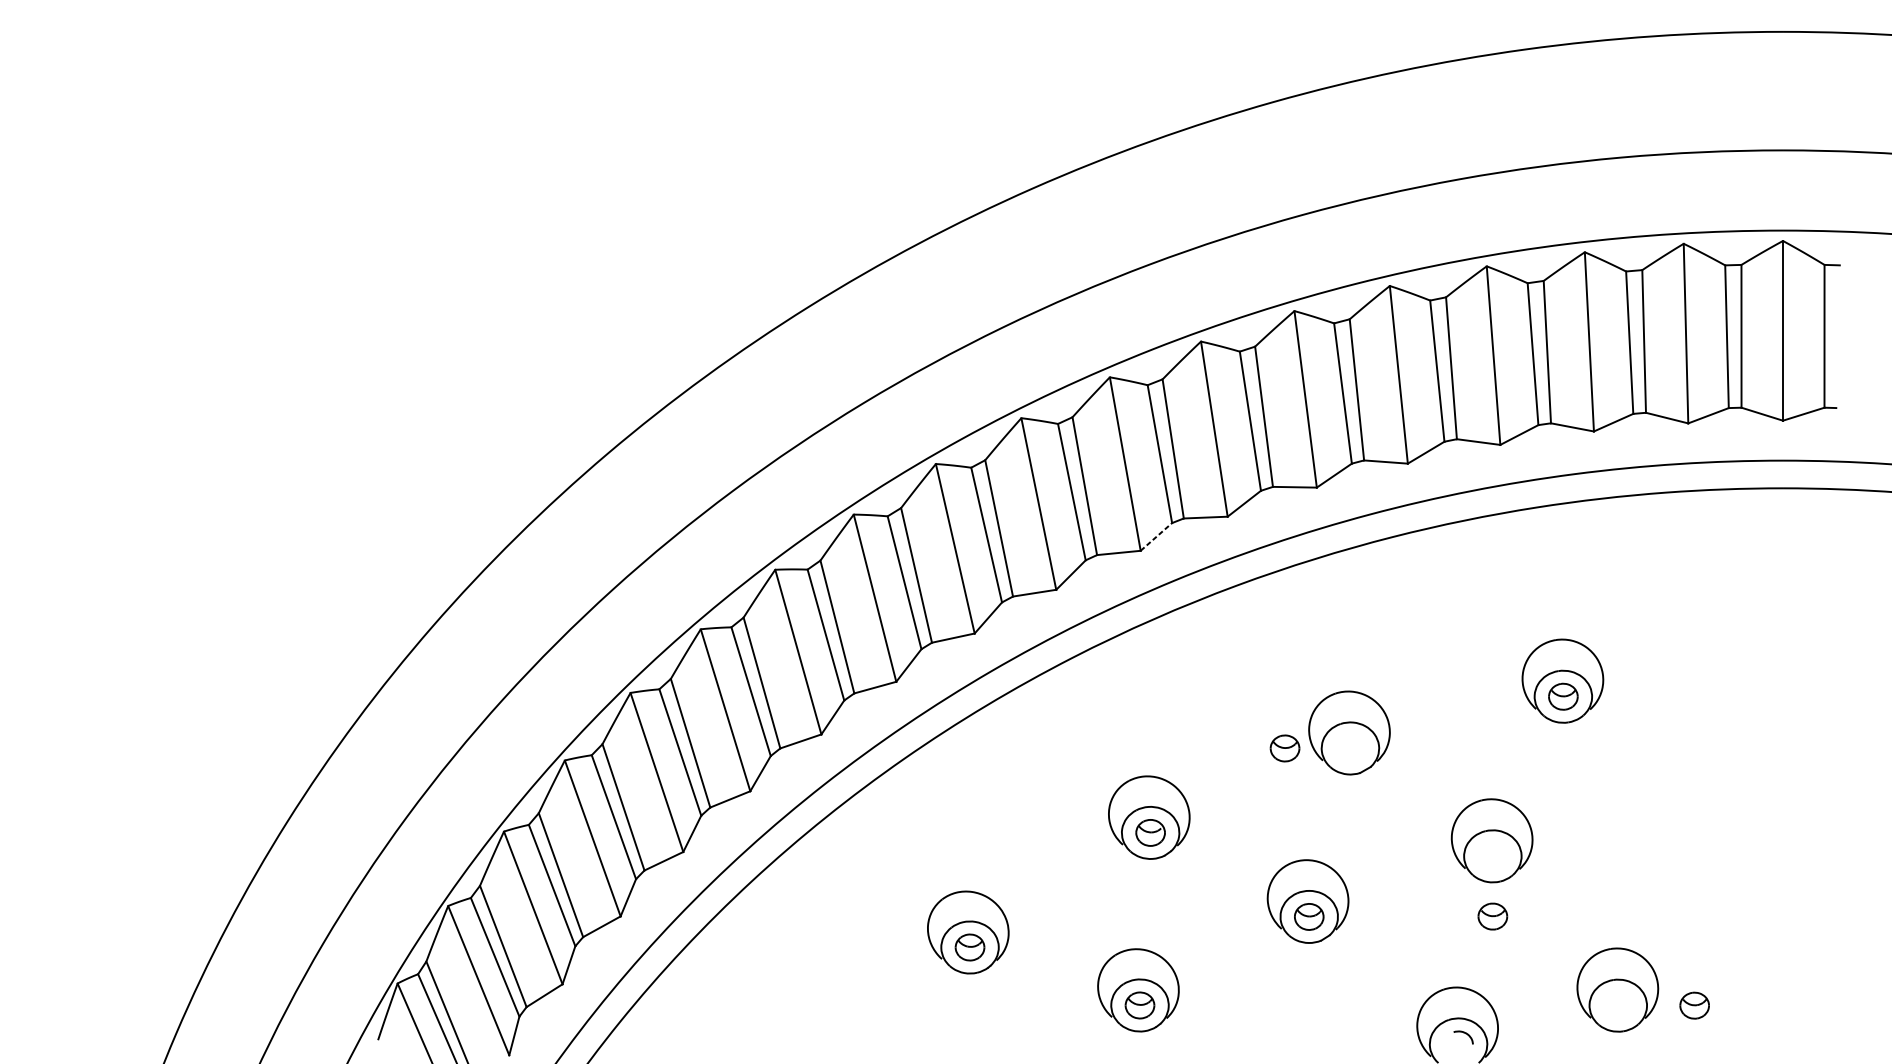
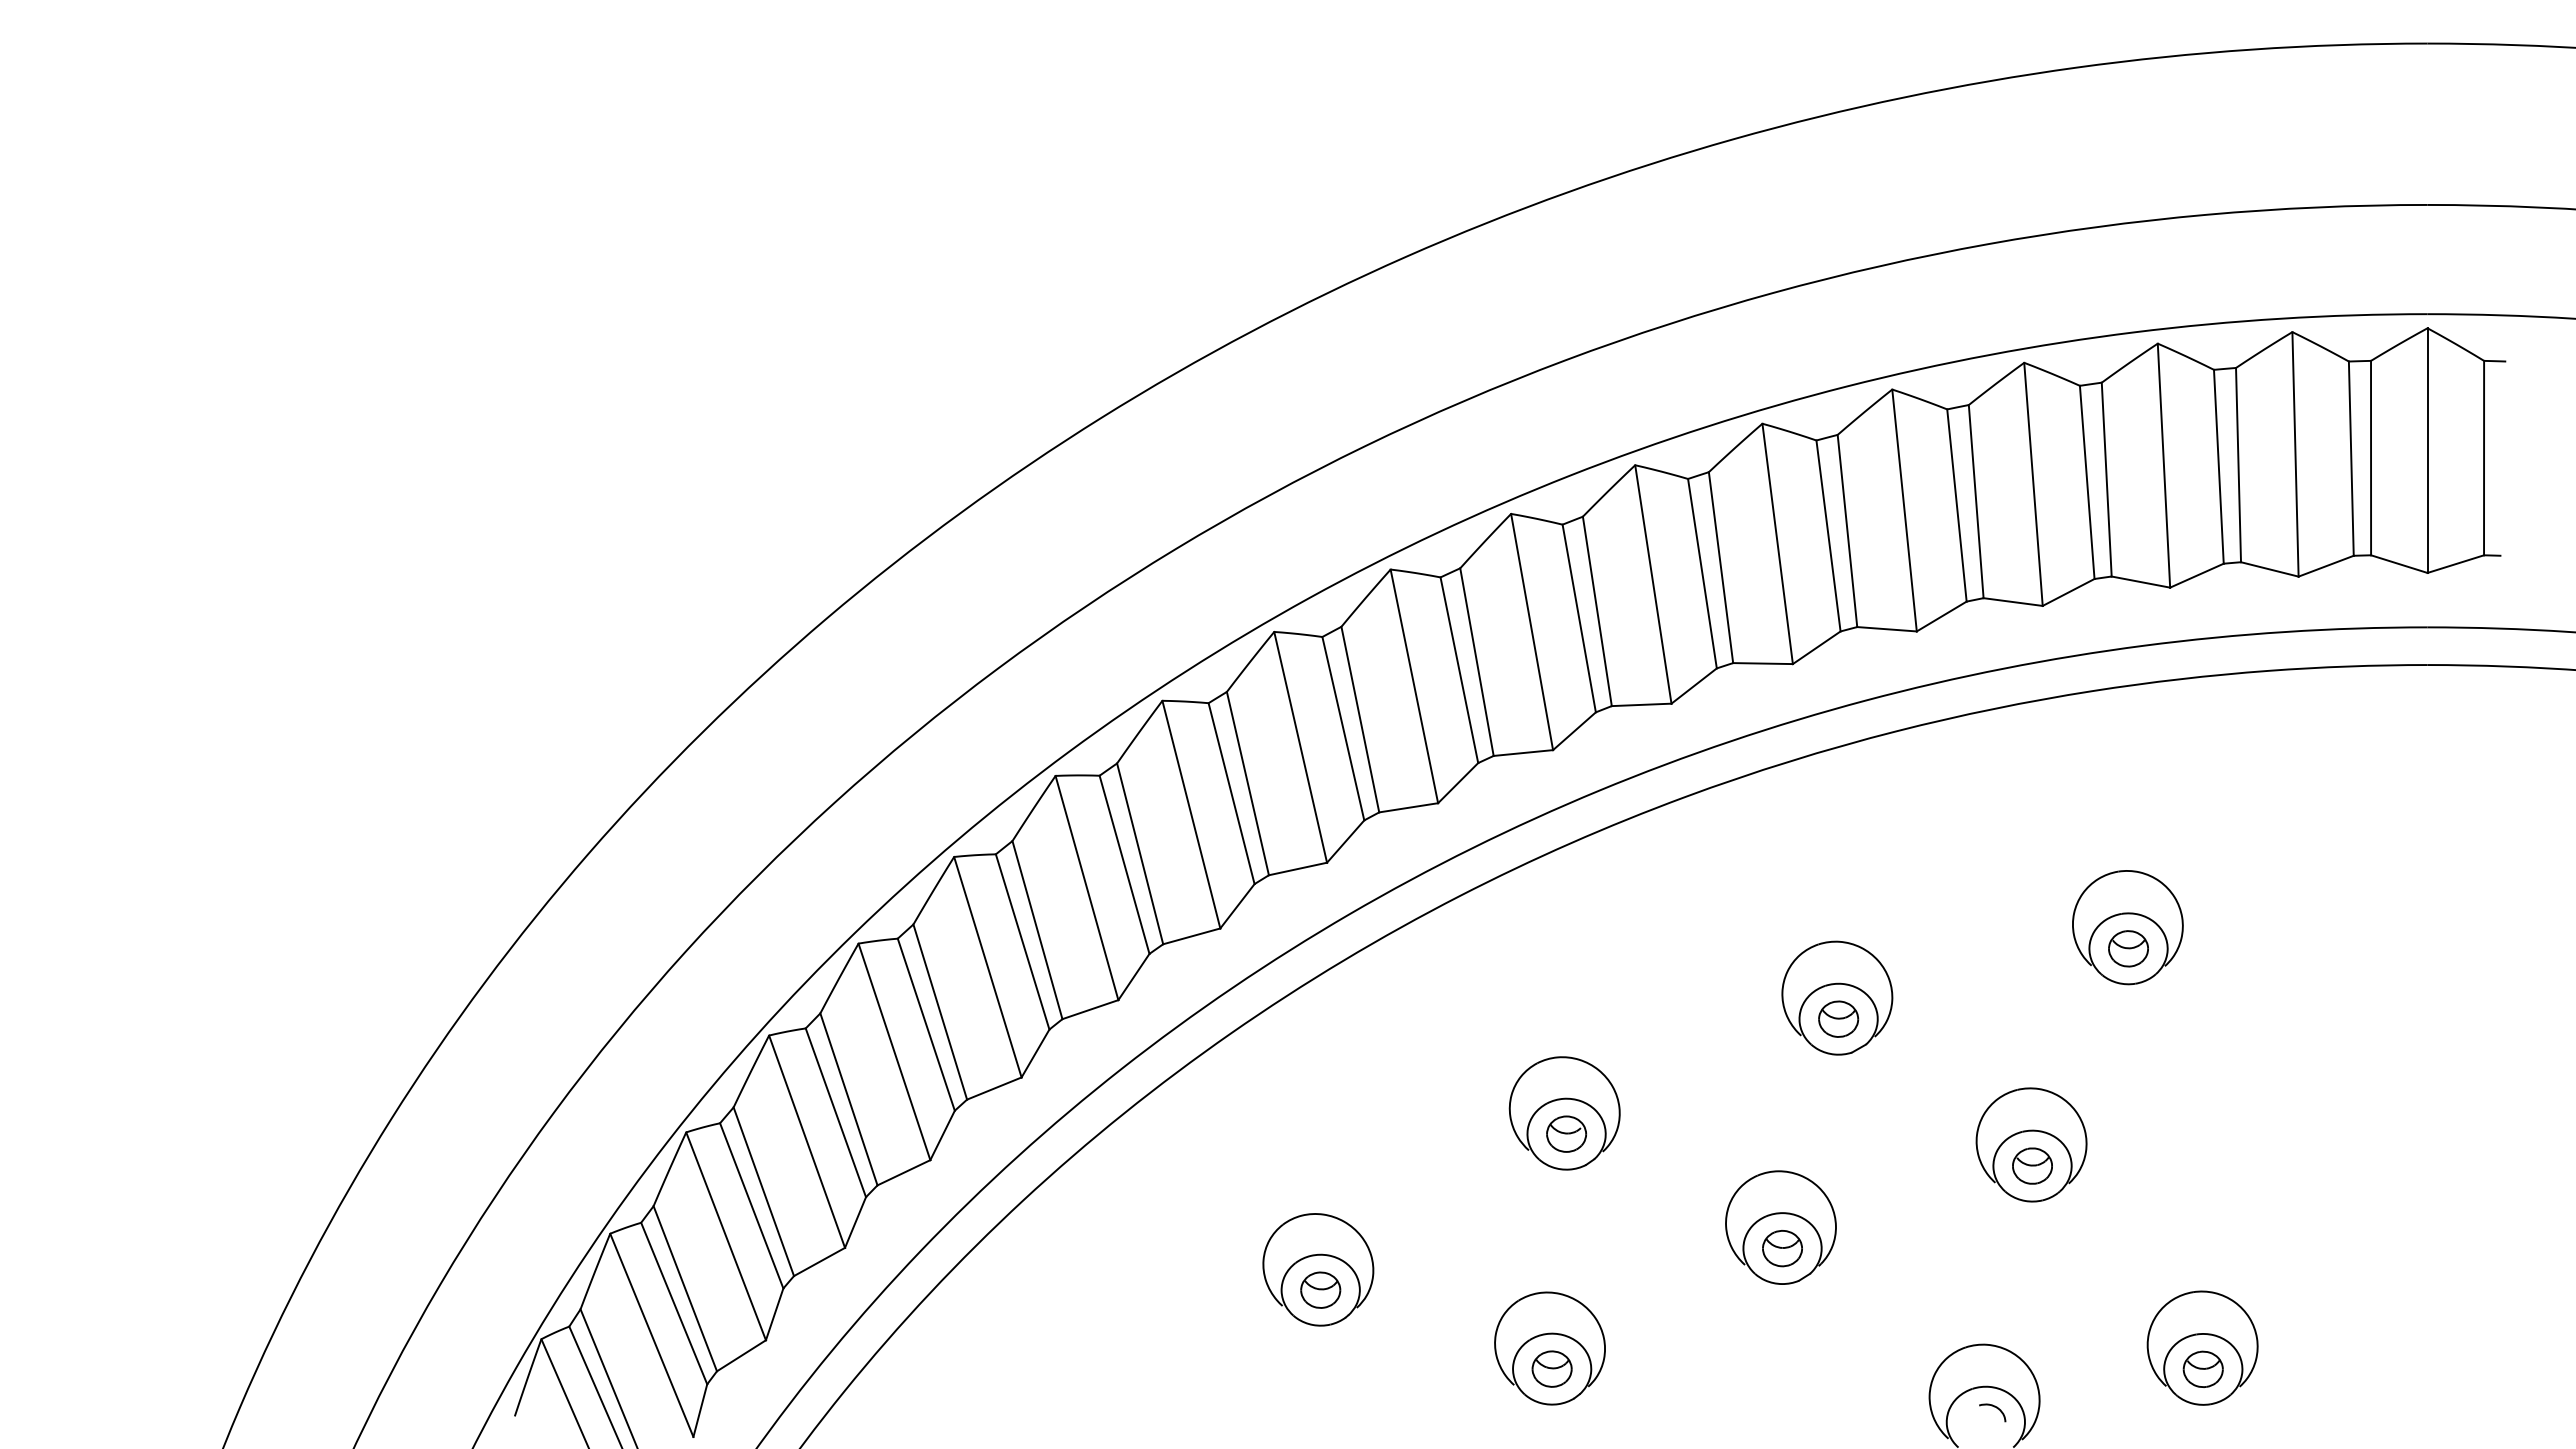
line: (1156, 537) -> (1574, 731), dashed -> solid
part: (1284, 747) -> (1838, 1018), moved
part: (1492, 916) -> (2032, 1165), moved
part: (1694, 1005) -> (2202, 1368), moved

